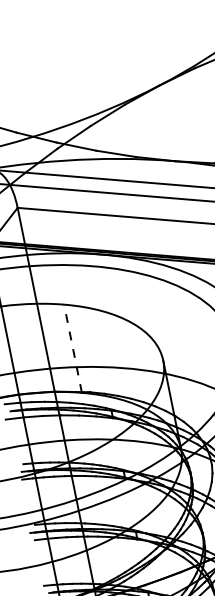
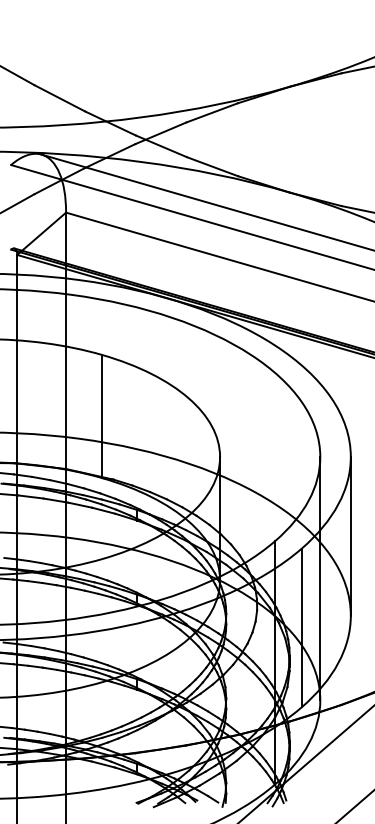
line: (73, 348) -> (102, 416), dashed -> solid

